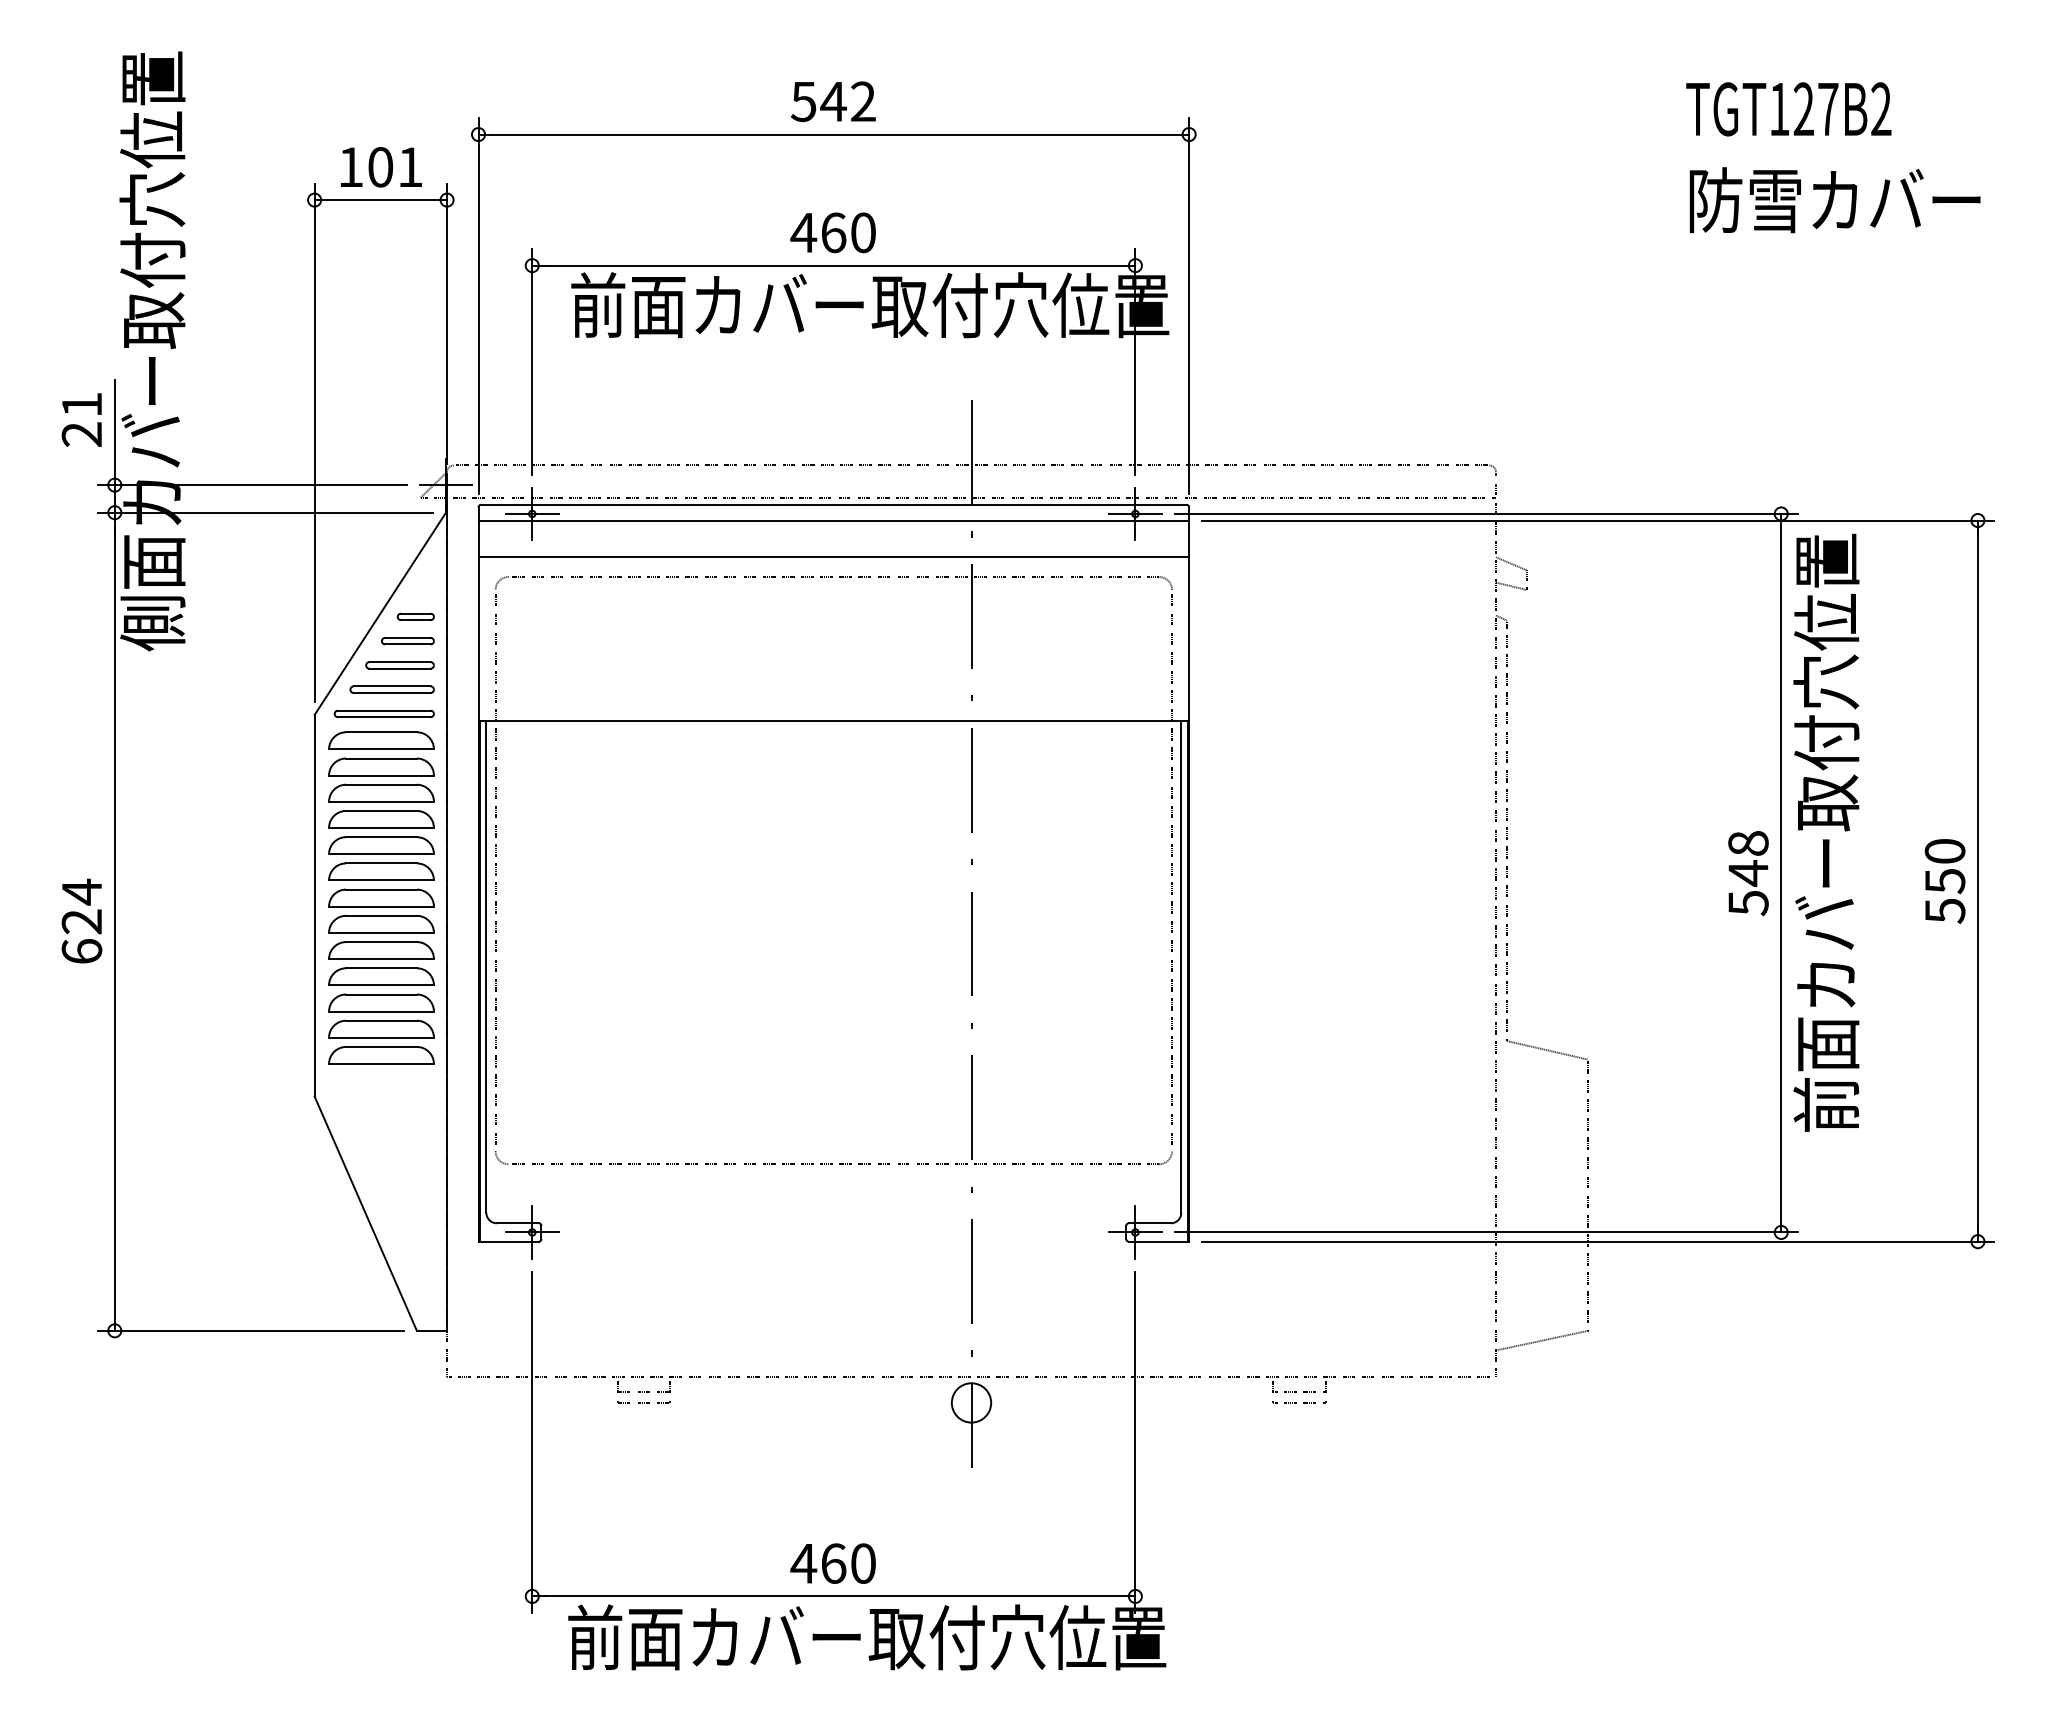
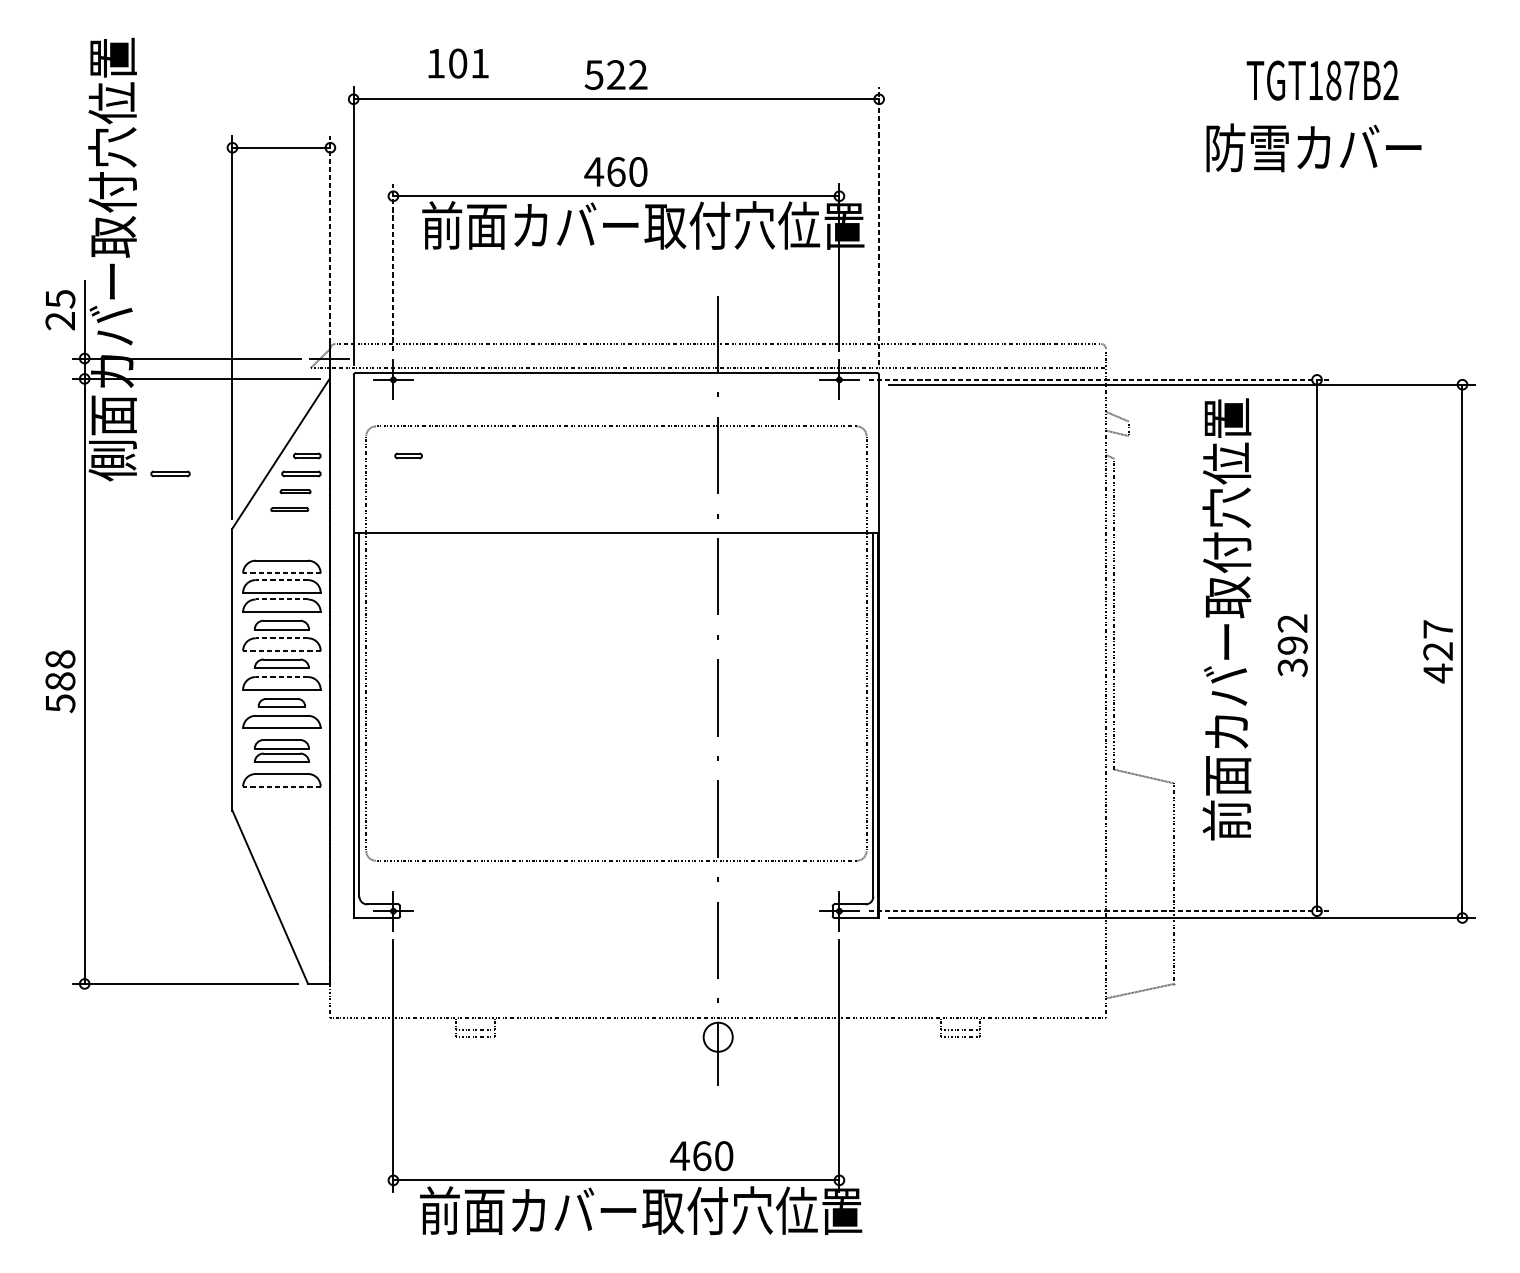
text: (833, 101) -> (616, 74), 542 -> 522
text: (1803, 109) -> (1333, 80), TGT127B2 -> TGT187B2
text: (381, 167) -> (458, 63), moved
text: (1834, 200) -> (1313, 148), moved
line: (1189, 305) -> (879, 225), solid -> dashed
line: (447, 323) -> (330, 239), solid -> dashed
line: (532, 361) -> (393, 267), solid -> dashed
text: (82, 404) -> (60, 298), 21 -> 25
line: (1486, 513) -> (1099, 379), solid -> dashed
line: (833, 520) -> (616, 384), removed
line: (833, 557) -> (616, 412), removed
part: (552, 616) -> (408, 455), added
part: (230, 641) -> (170, 474), added
part: (399, 665) -> (295, 491), size x0.6
part: (391, 689) -> (289, 509), size x0.6
part: (383, 713) -> (283, 527), removed
part: (381, 740) -> (281, 547), removed
line: (381, 775) -> (281, 573), solid -> dashed
line: (381, 784) -> (281, 579), solid -> dashed
line: (381, 810) -> (281, 599), solid -> dashed
text: (1826, 832) -> (1226, 619), moved
part: (381, 845) -> (281, 625), size x0.7
line: (381, 863) -> (281, 638), solid -> dashed
text: (1748, 873) -> (1292, 645), 548 -> 392
line: (381, 880) -> (281, 650), solid -> dashed
text: (1944, 881) -> (1437, 651), 550 -> 427
part: (381, 897) -> (281, 663), size x0.7
line: (381, 915) -> (281, 676), solid -> dashed
text: (81, 921) -> (60, 681), 624 -> 588
part: (381, 950) -> (281, 702), size x0.6
part: (381, 1015) -> (281, 750), size x0.7
line: (381, 1064) -> (281, 786), solid -> dashed
line: (1486, 1232) -> (1099, 911), solid -> dashed
text: (832, 1563) -> (701, 1155), moved

